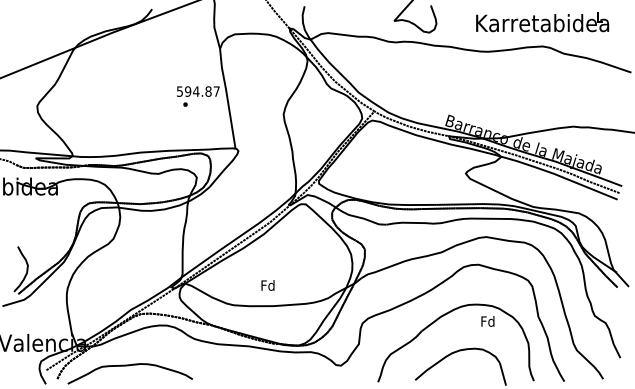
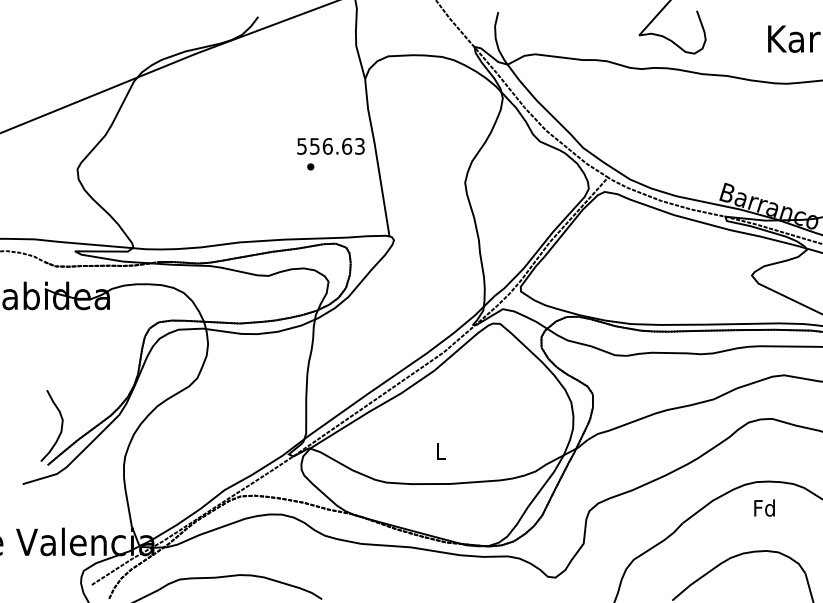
text: (202, 91) -> (337, 146), 594.87 -> 556.63
text: (267, 285) -> (439, 451), Fd -> L
text: (487, 321) -> (763, 508), moved

